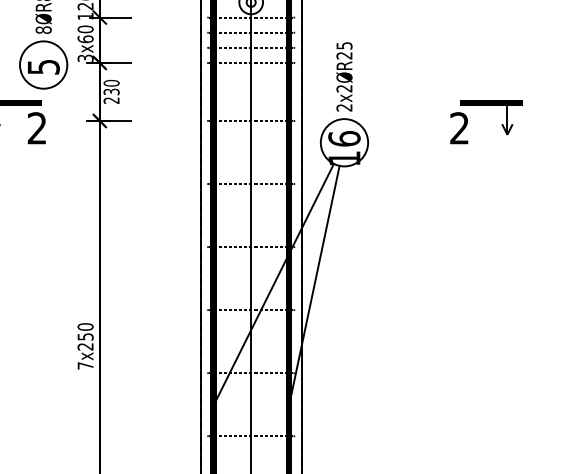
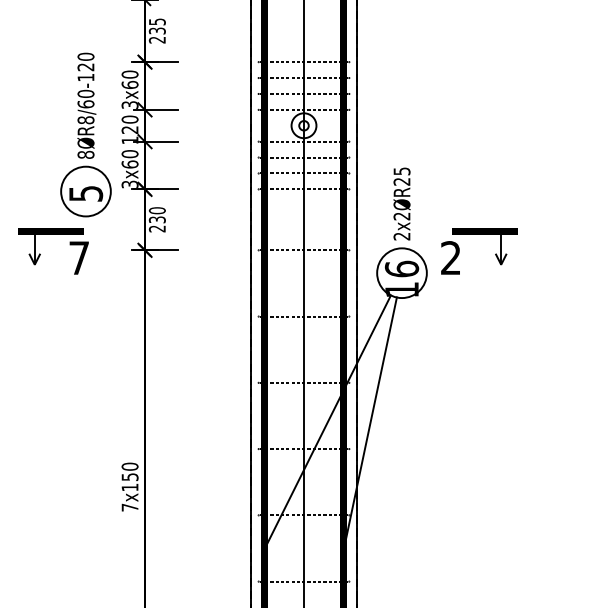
part: (502, 123) -> (495, 253), moved
text: (36, 127) -> (78, 257), 2 -> 7
text: (85, 346) -> (129, 487), 7x250 -> 7x150

